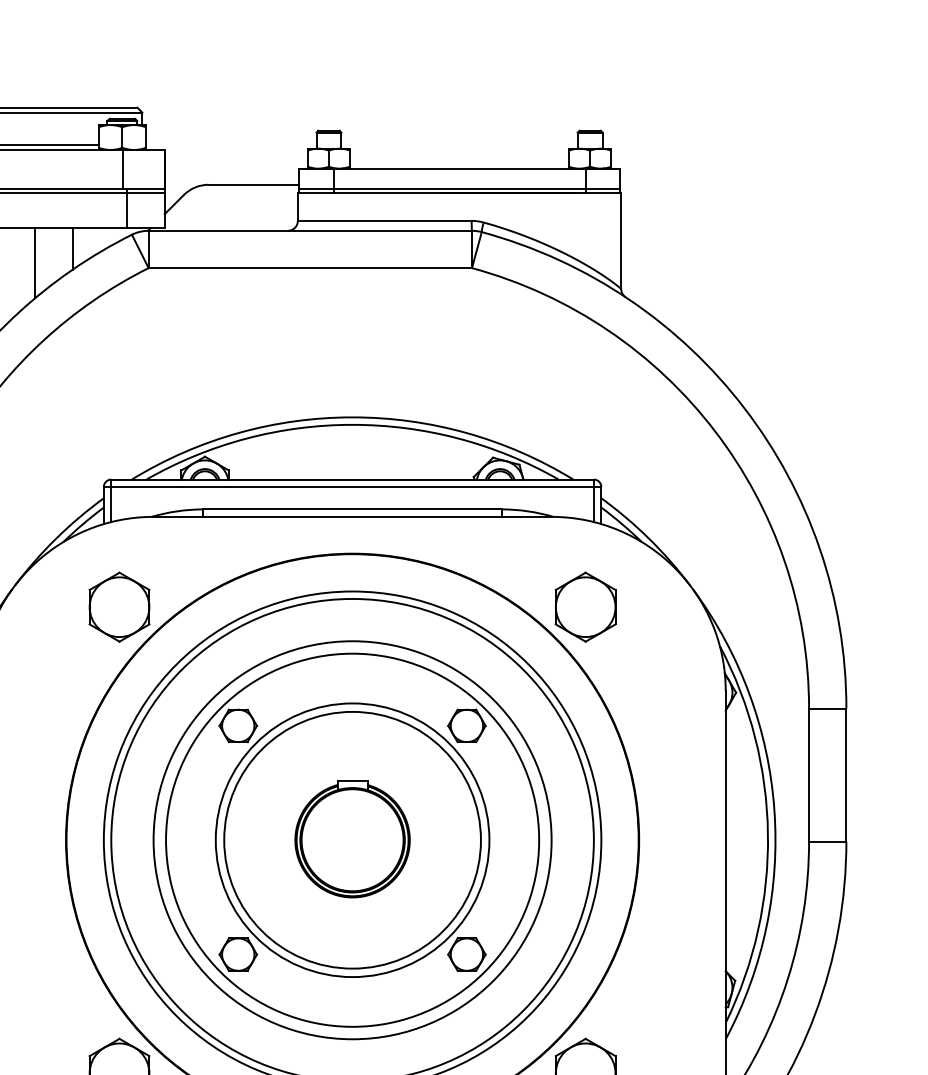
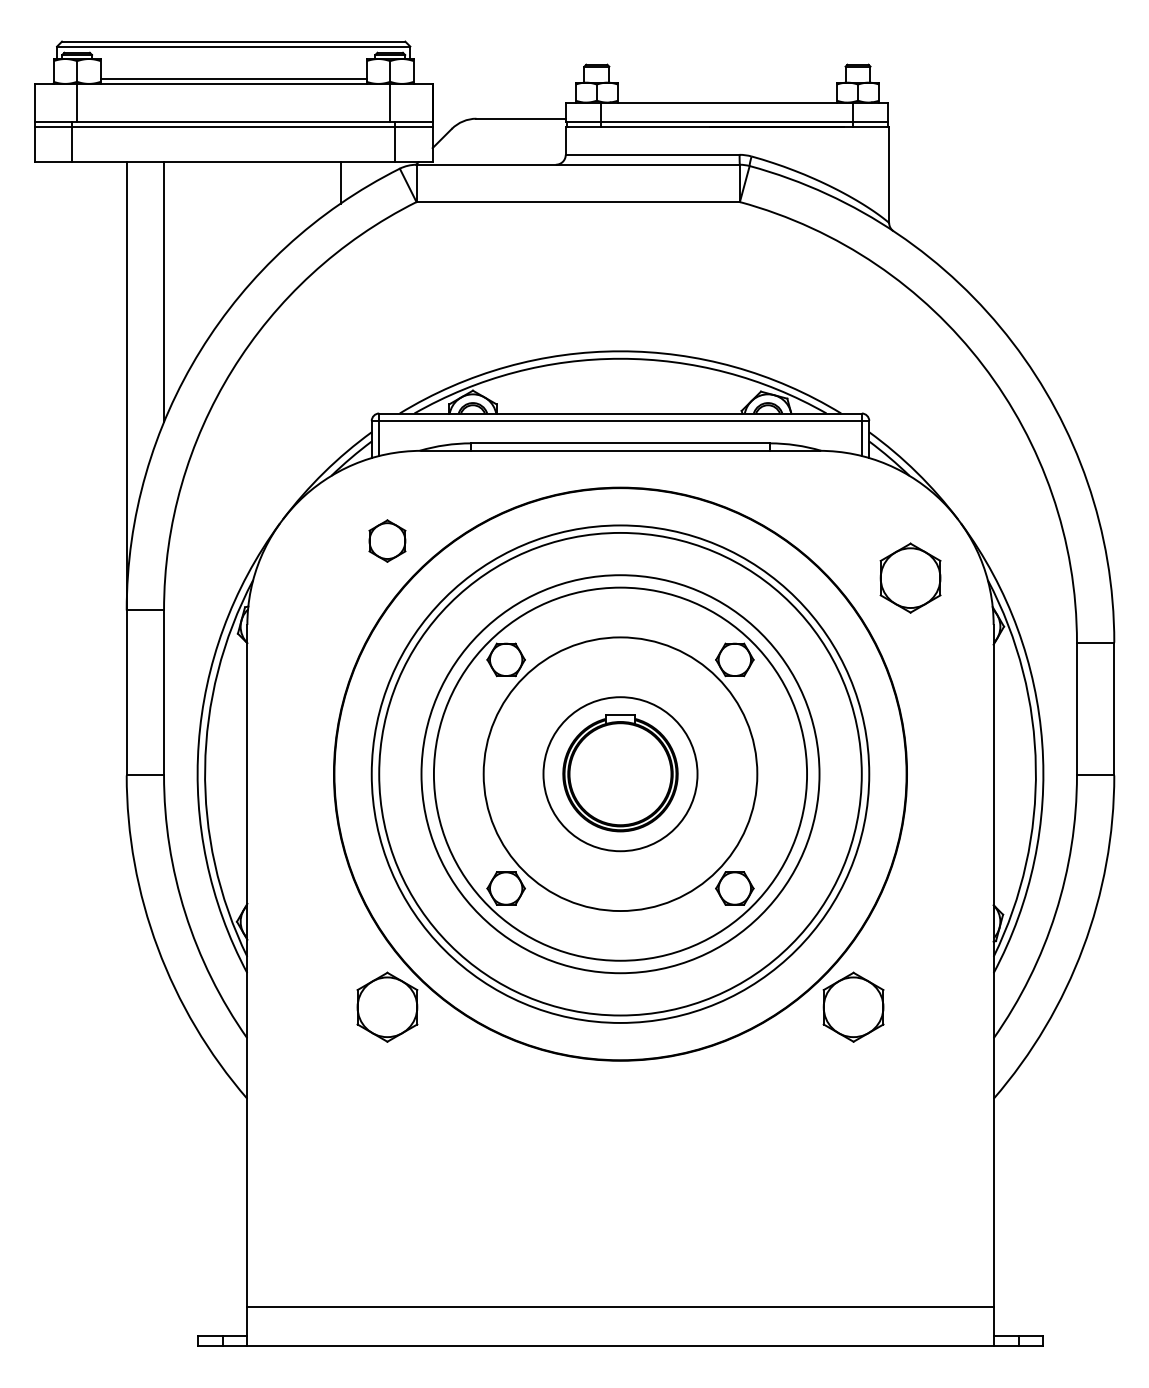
line: (35, 262) -> (303, 196), removed
part: (119, 606) -> (387, 540), size x0.6
part: (585, 606) -> (910, 577), moved
circle: (352, 839) -> (620, 773), size x0.6

